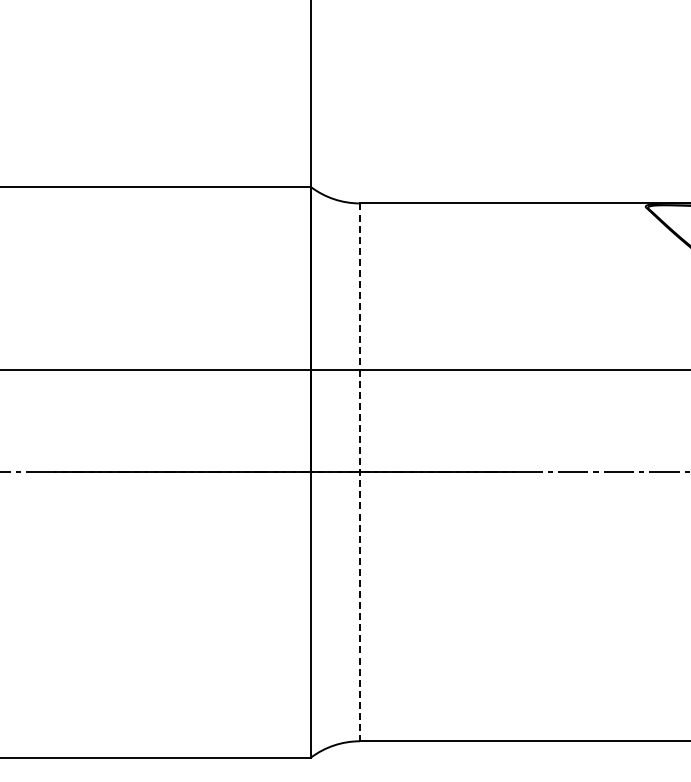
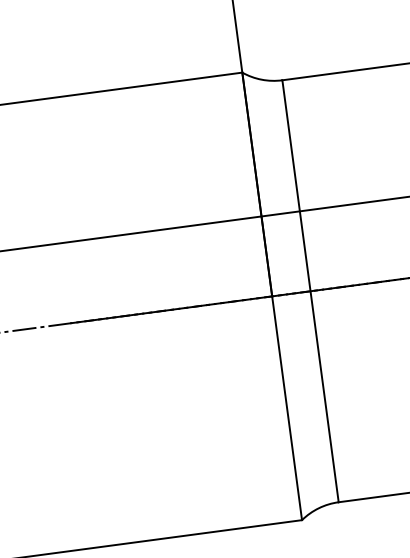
line: (359, 472) -> (310, 291), dashed -> solid

